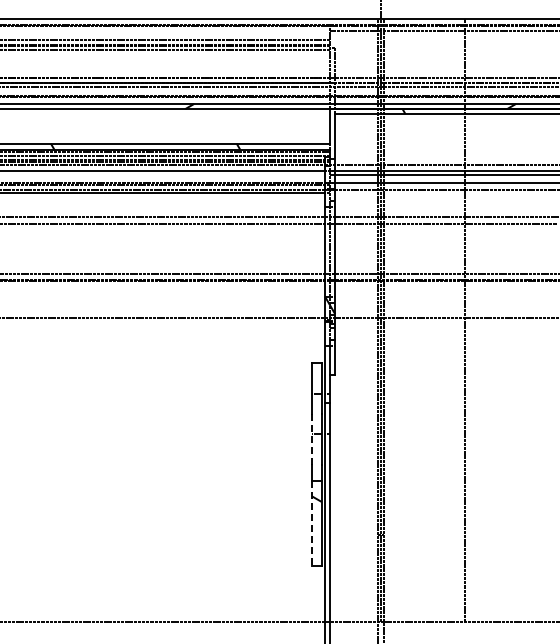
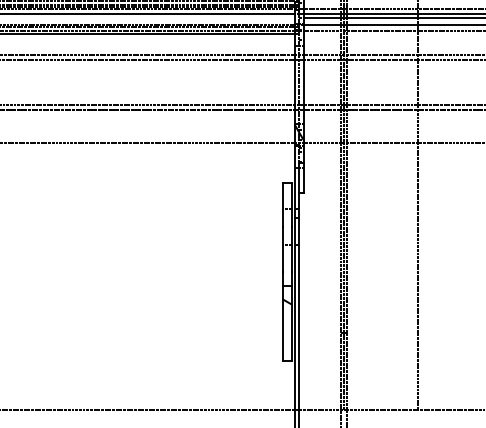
line: (311, 438) -> (282, 248), dashed -> solid
line: (311, 524) -> (282, 324), dashed -> solid

